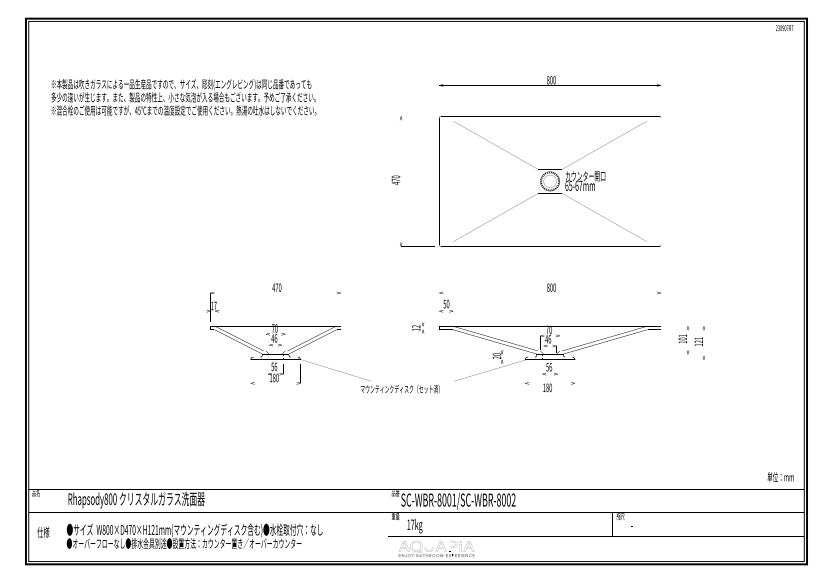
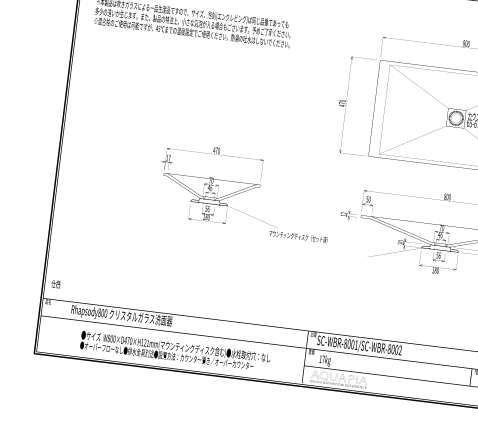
text: (322, 338) -> (245, 192), moved
text: (43, 531) -> (56, 283), moved
text: (194, 535) -> (175, 350), moved

